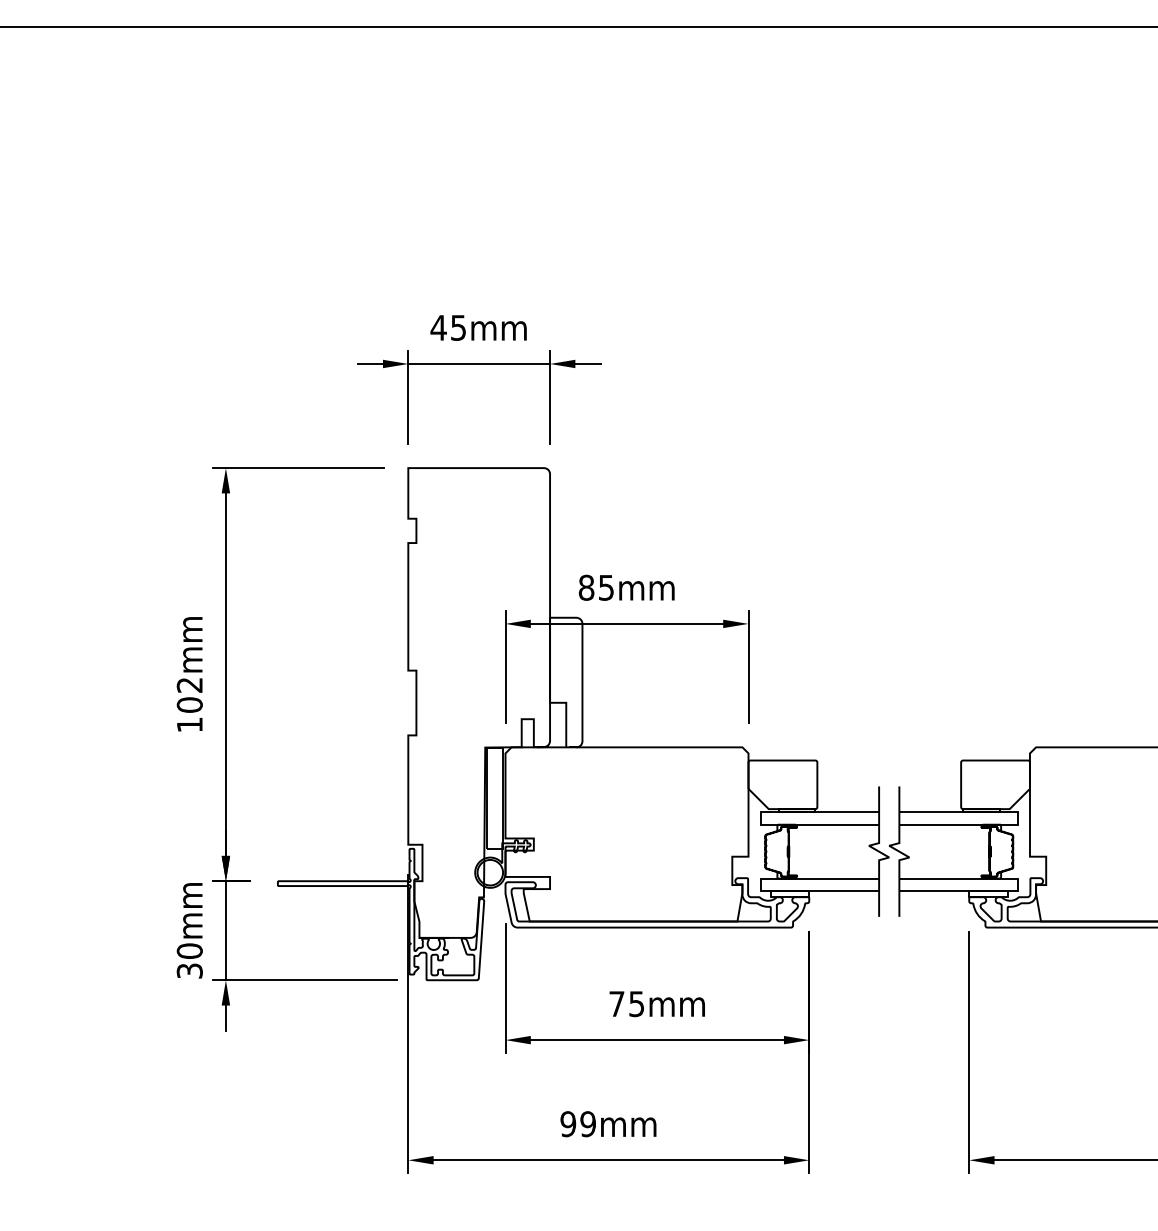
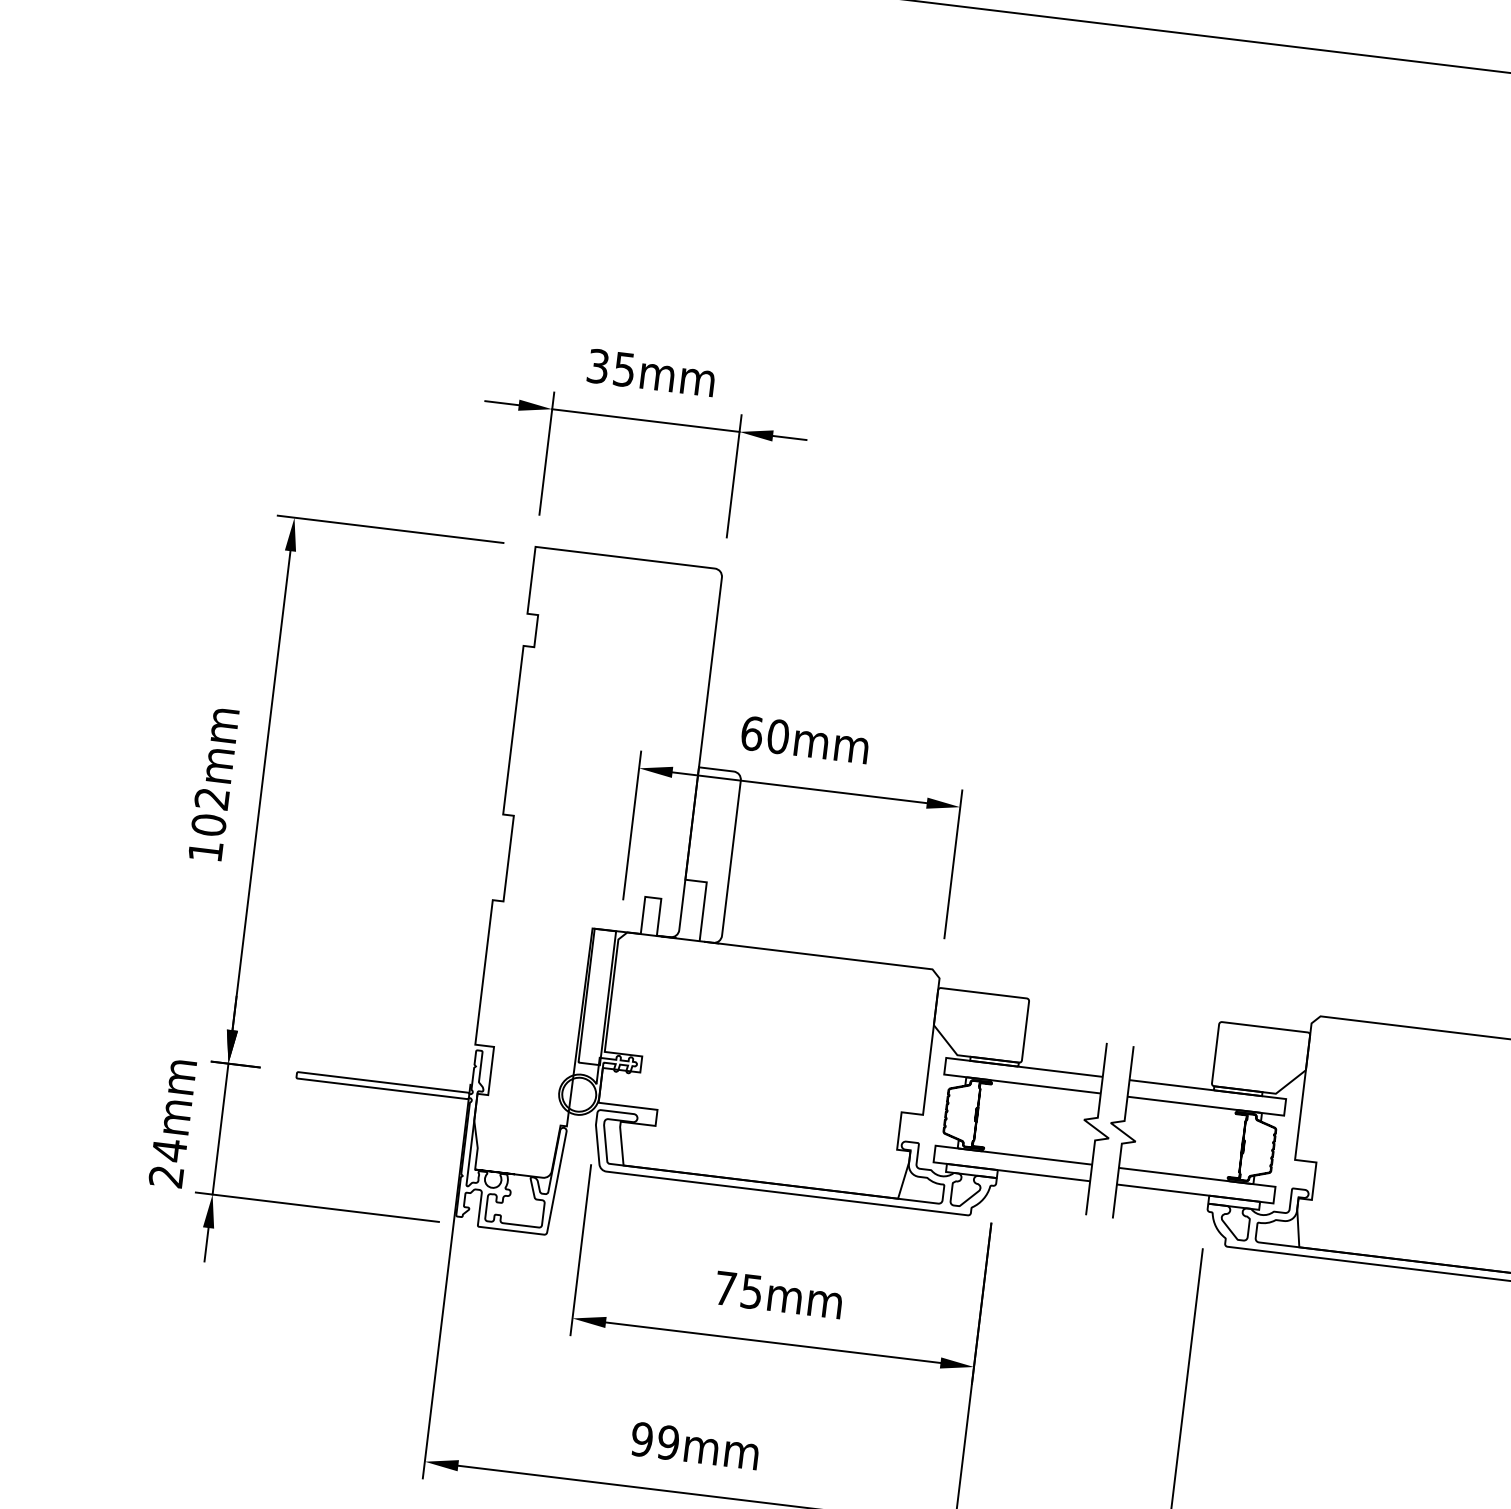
text: (438, 327) -> (597, 365), 45mm -> 35mm
text: (596, 587) -> (765, 734), 85mm -> 60mm
text: (189, 960) -> (167, 1162), 30mm -> 24mm

